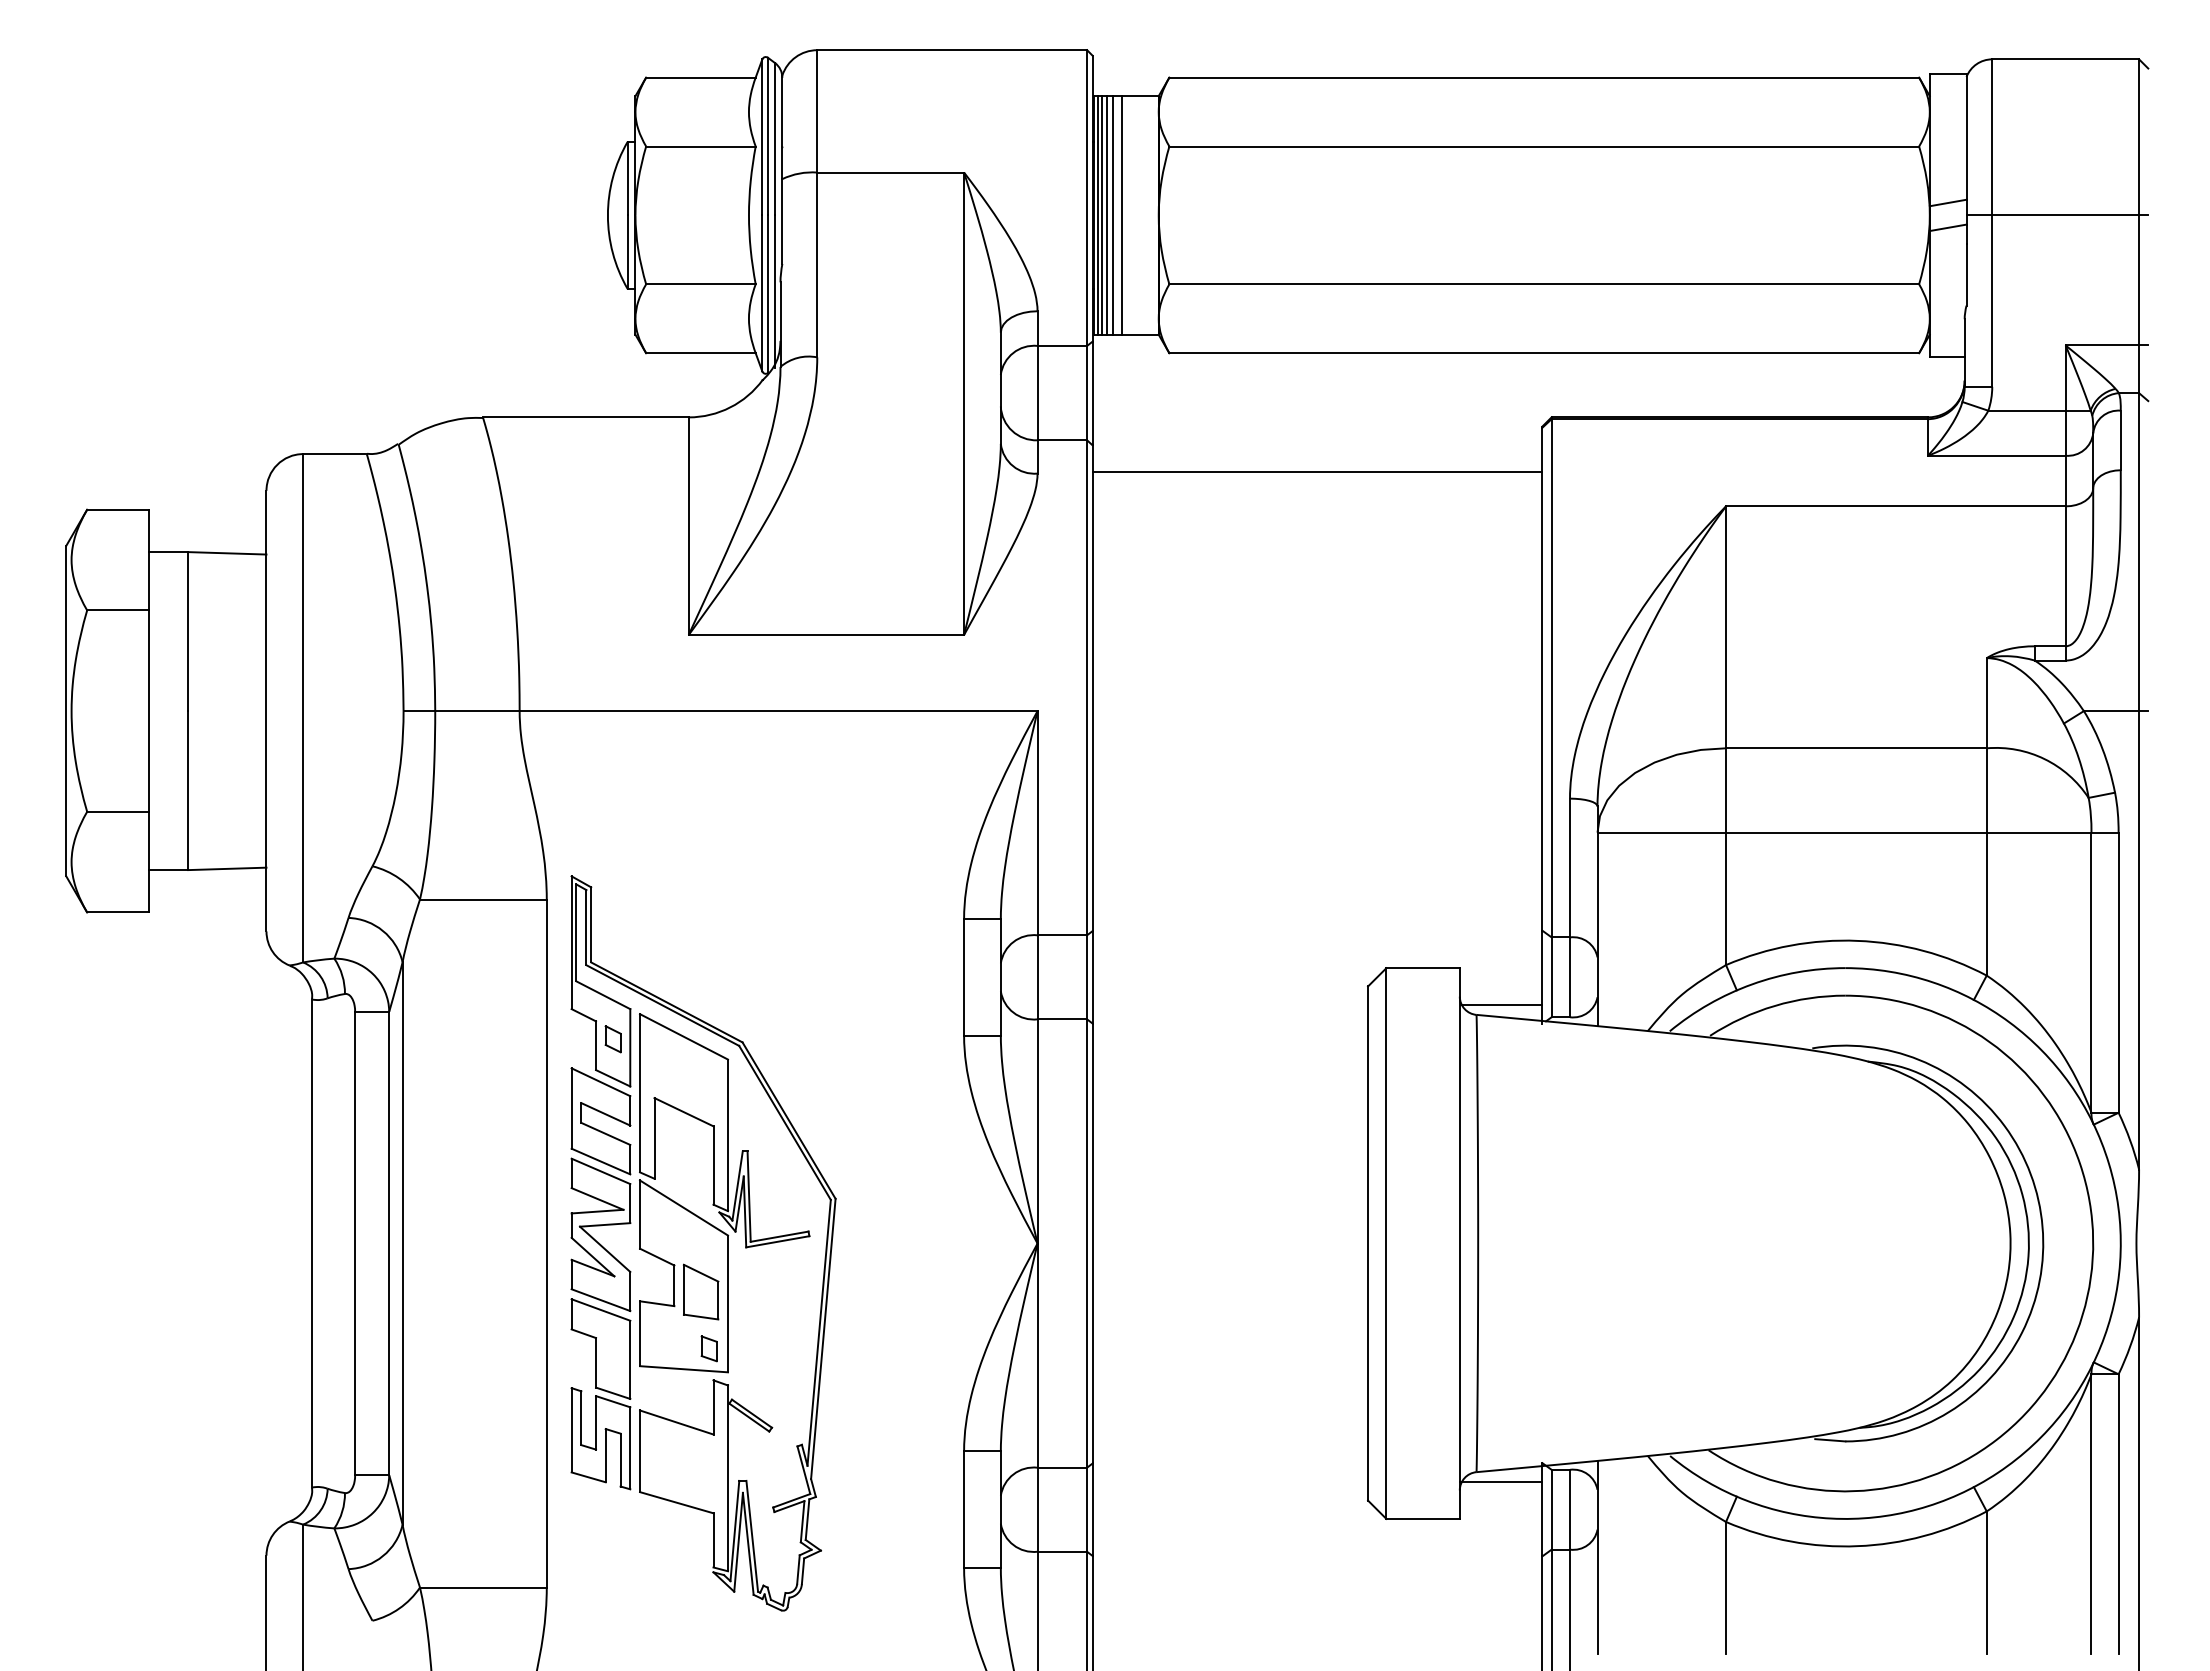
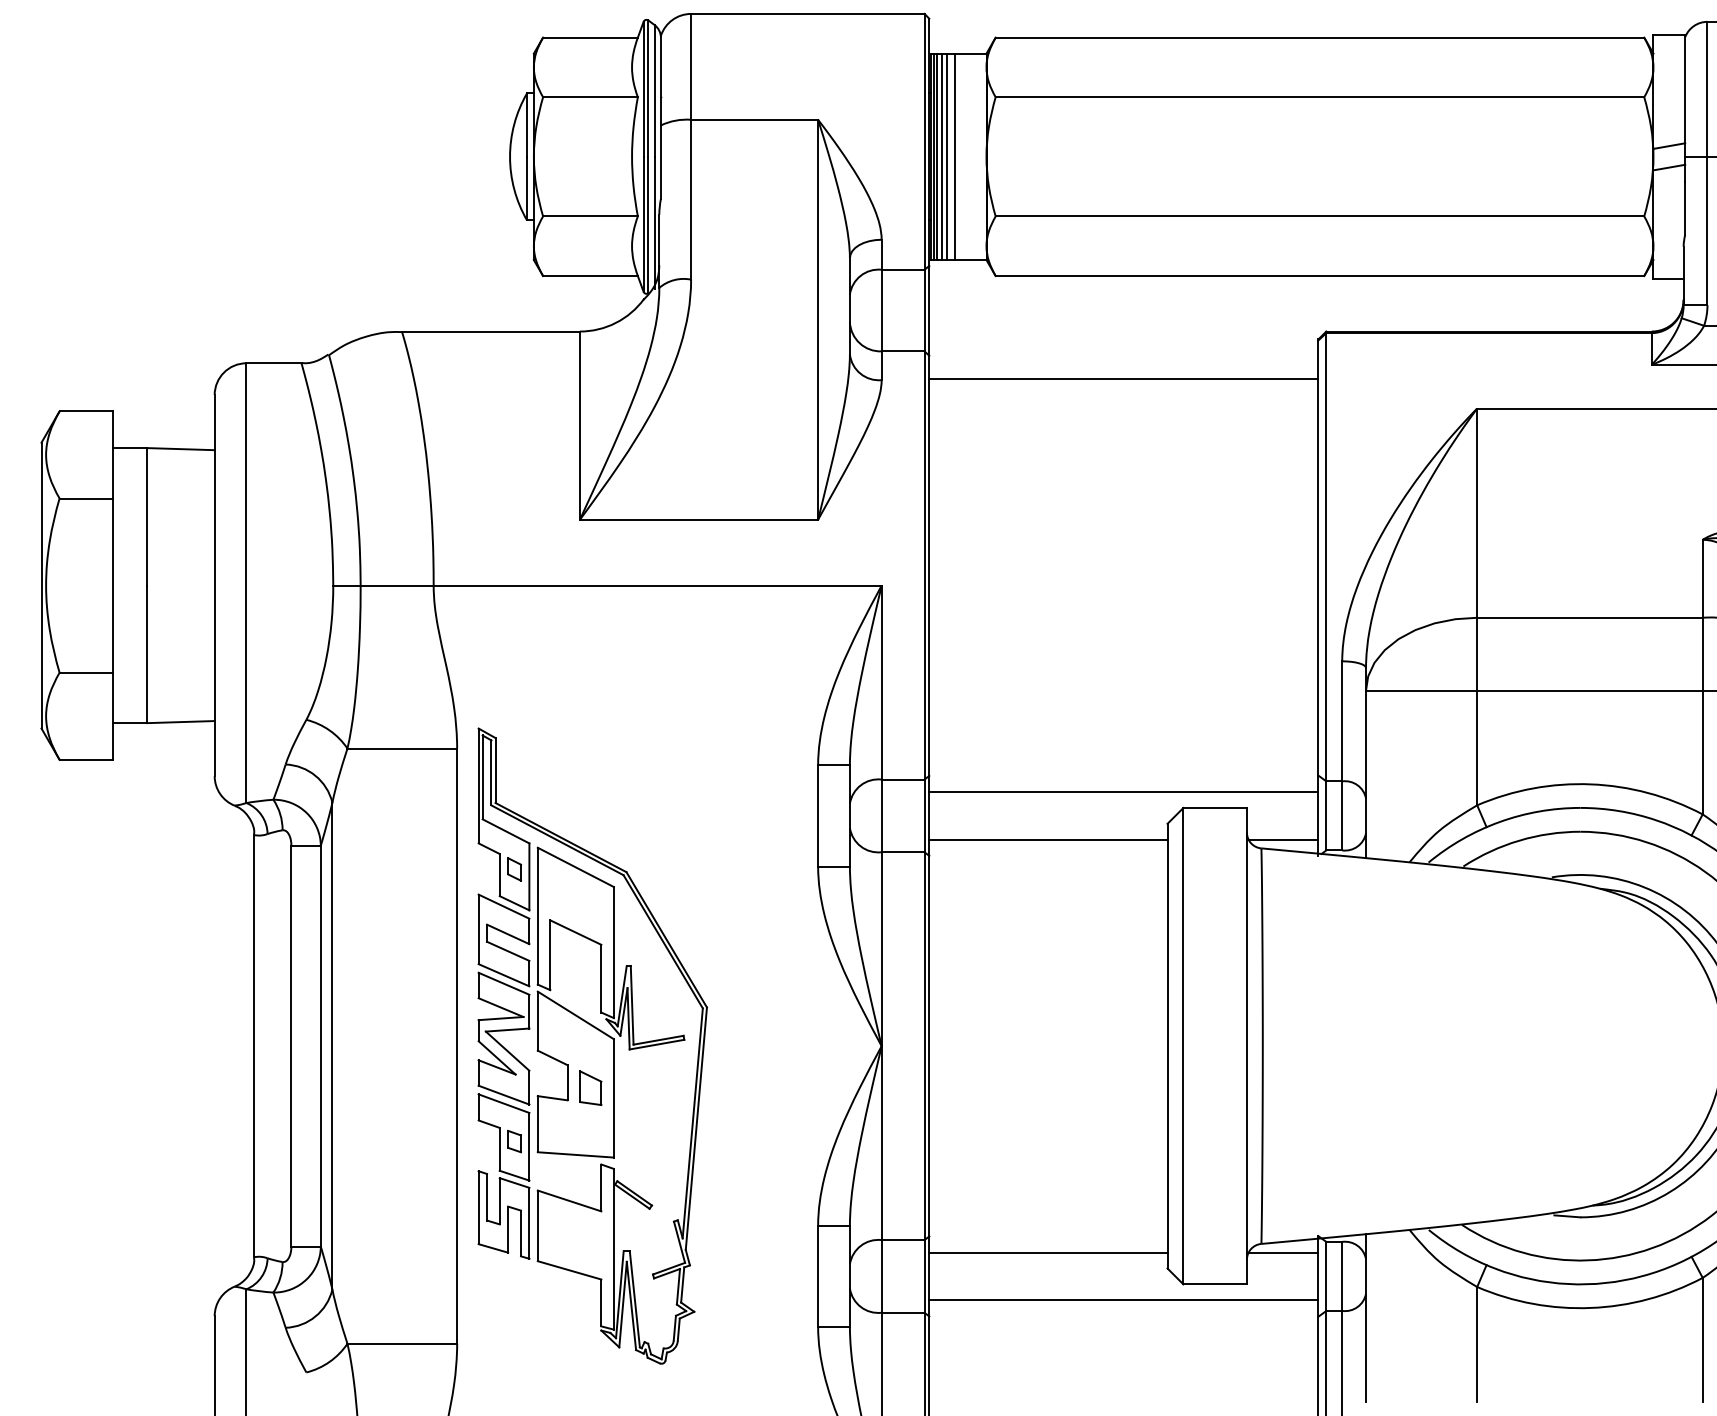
line: (1317, 949) -> (1123, 791), added
line: (1230, 1004) -> (1048, 839), added
part: (701, 1291) -> (590, 1087), size x0.71
part: (708, 1348) -> (513, 1141), moved
line: (1230, 1482) -> (1048, 1252), added
line: (1317, 1537) -> (1123, 1300), added

